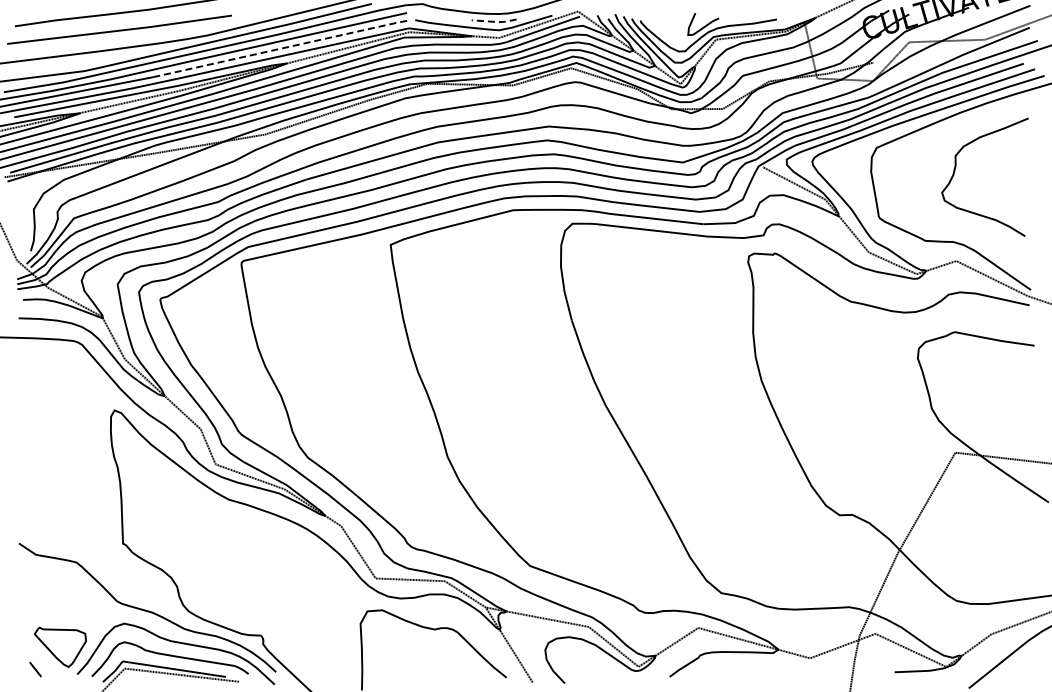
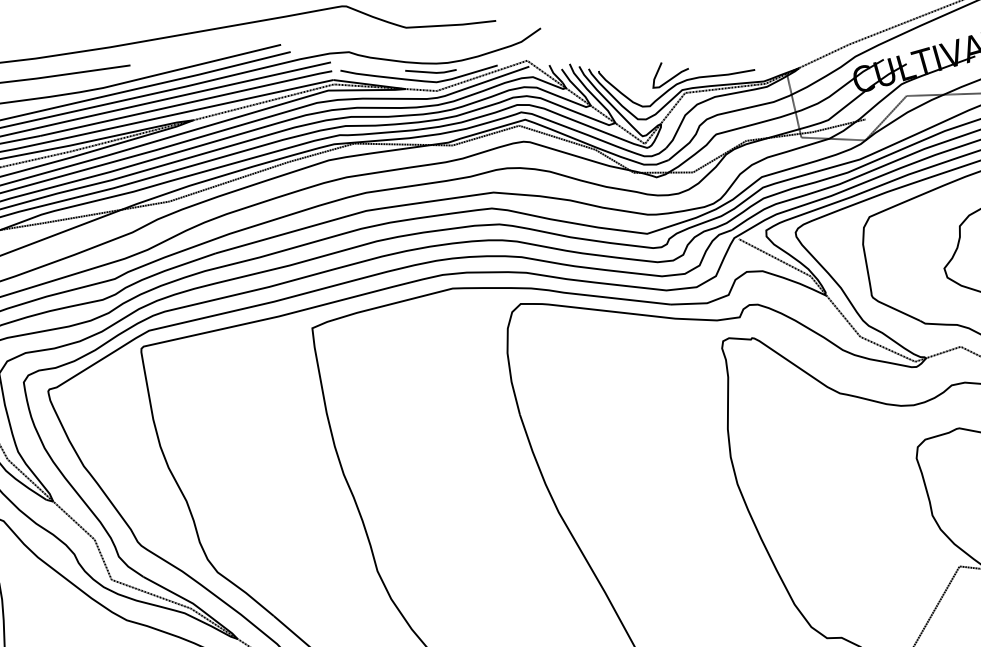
line: (495, 21) -> (432, 72), dashed -> solid
line: (281, 48) -> (187, 103), dashed -> solid

